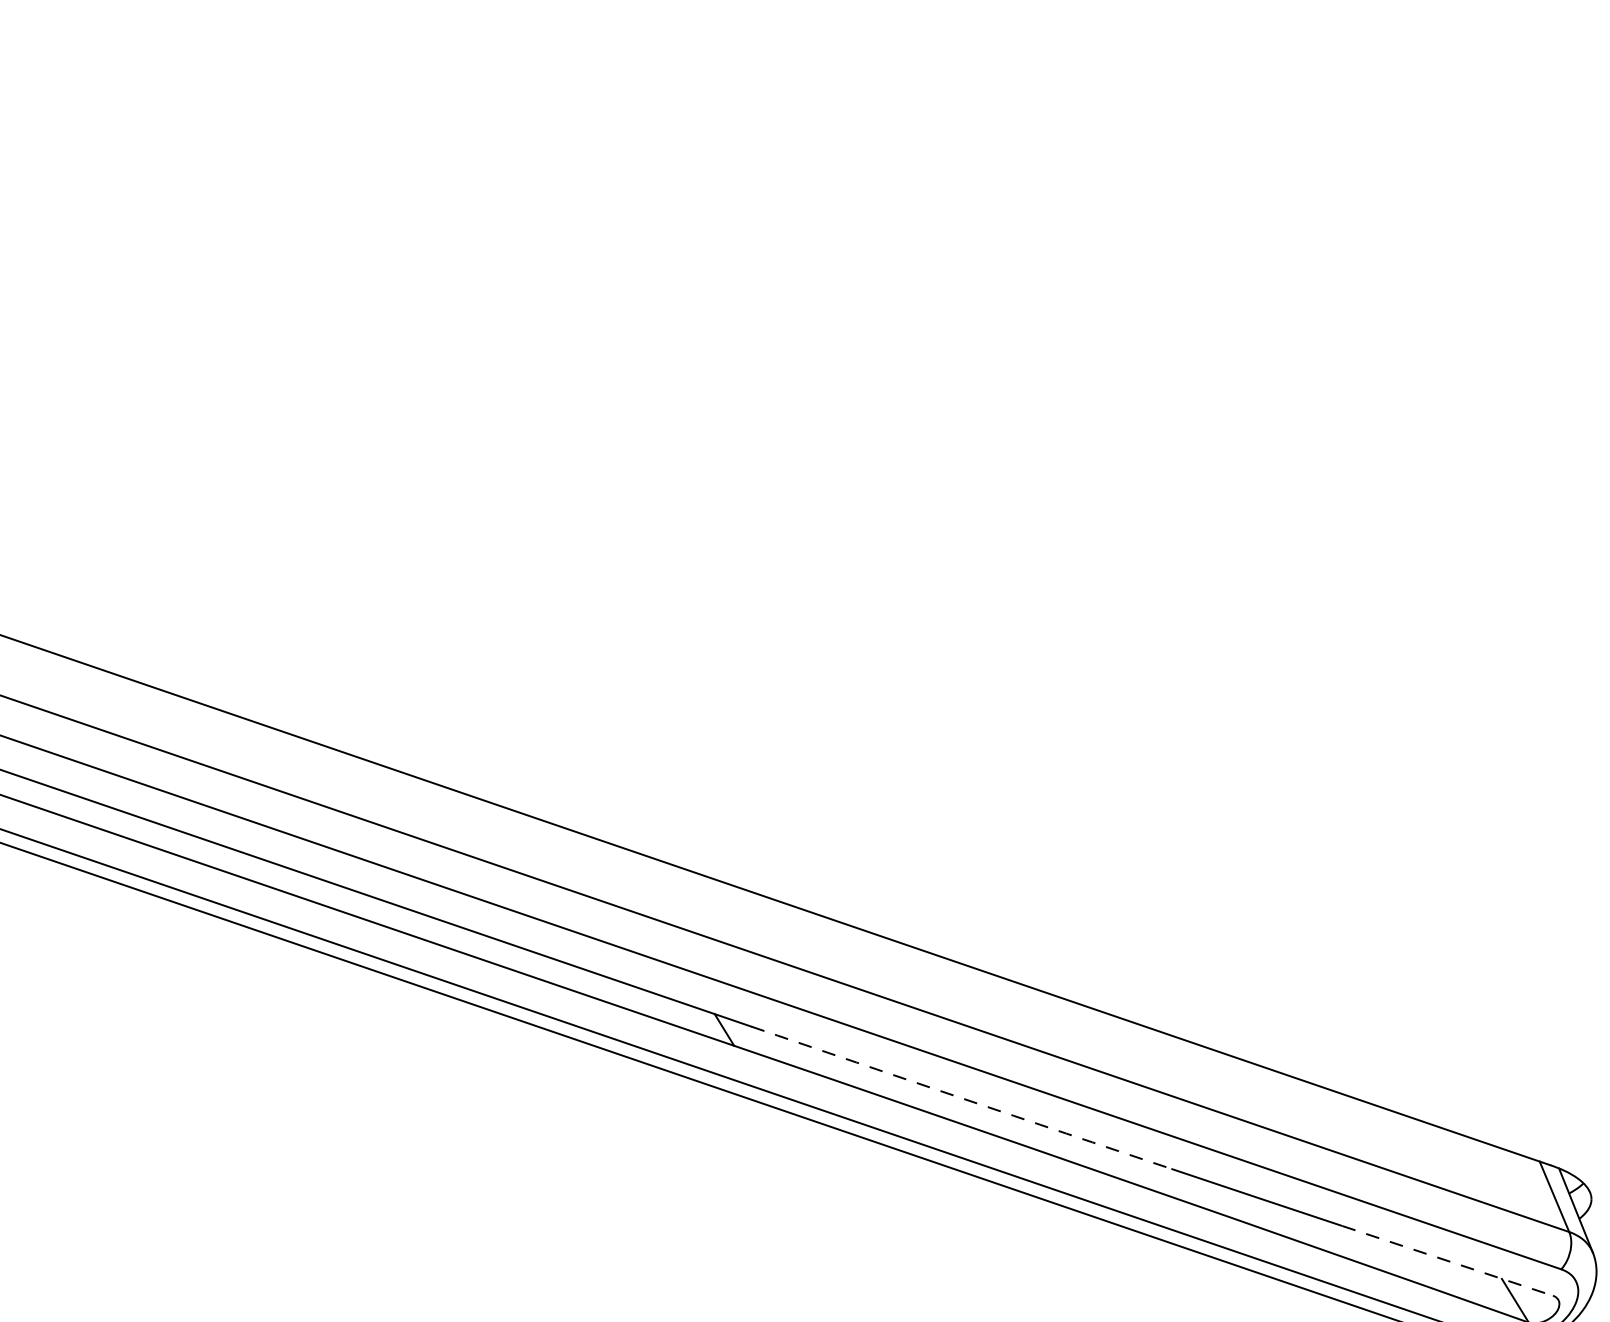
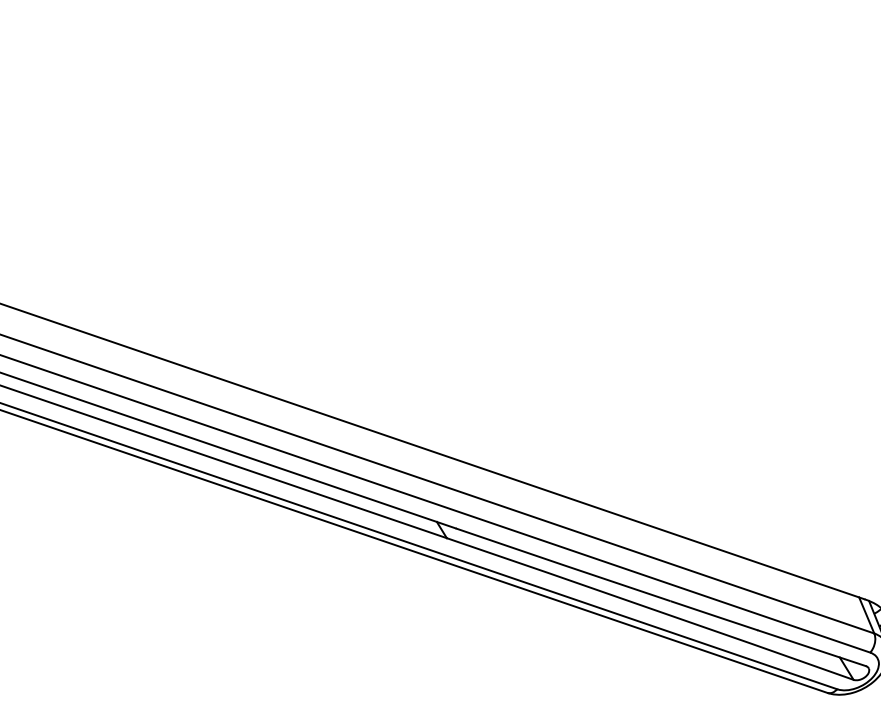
arc: (962, 1097) -> (563, 564), dashed -> solid
line: (1448, 1261) -> (812, 648), dashed -> solid

